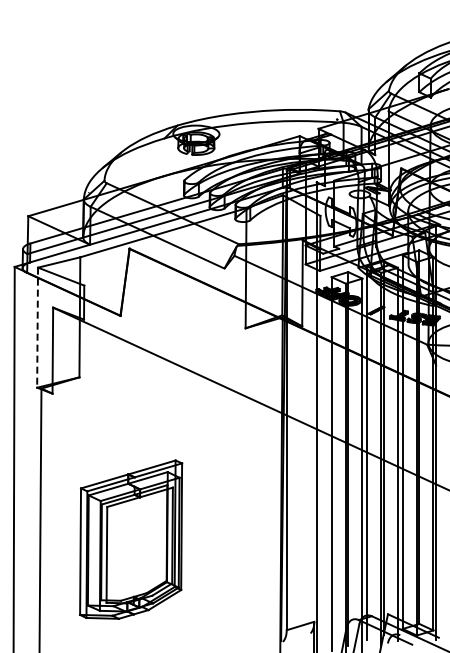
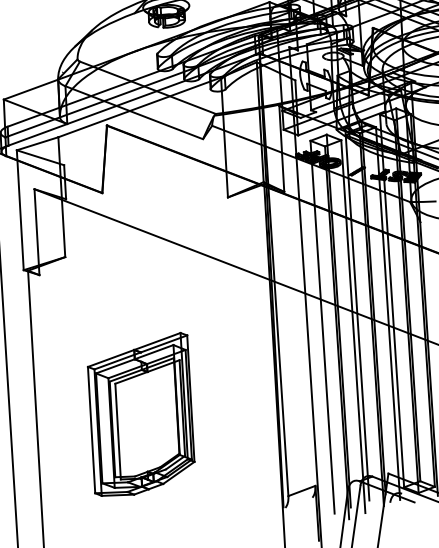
line: (37, 328) -> (20, 211), dashed -> solid
part: (131, 539) -> (141, 414), moved

